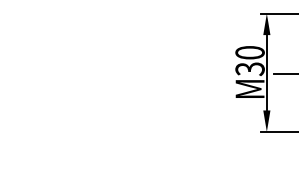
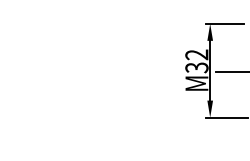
text: (249, 52) -> (196, 54), M30 -> M32

